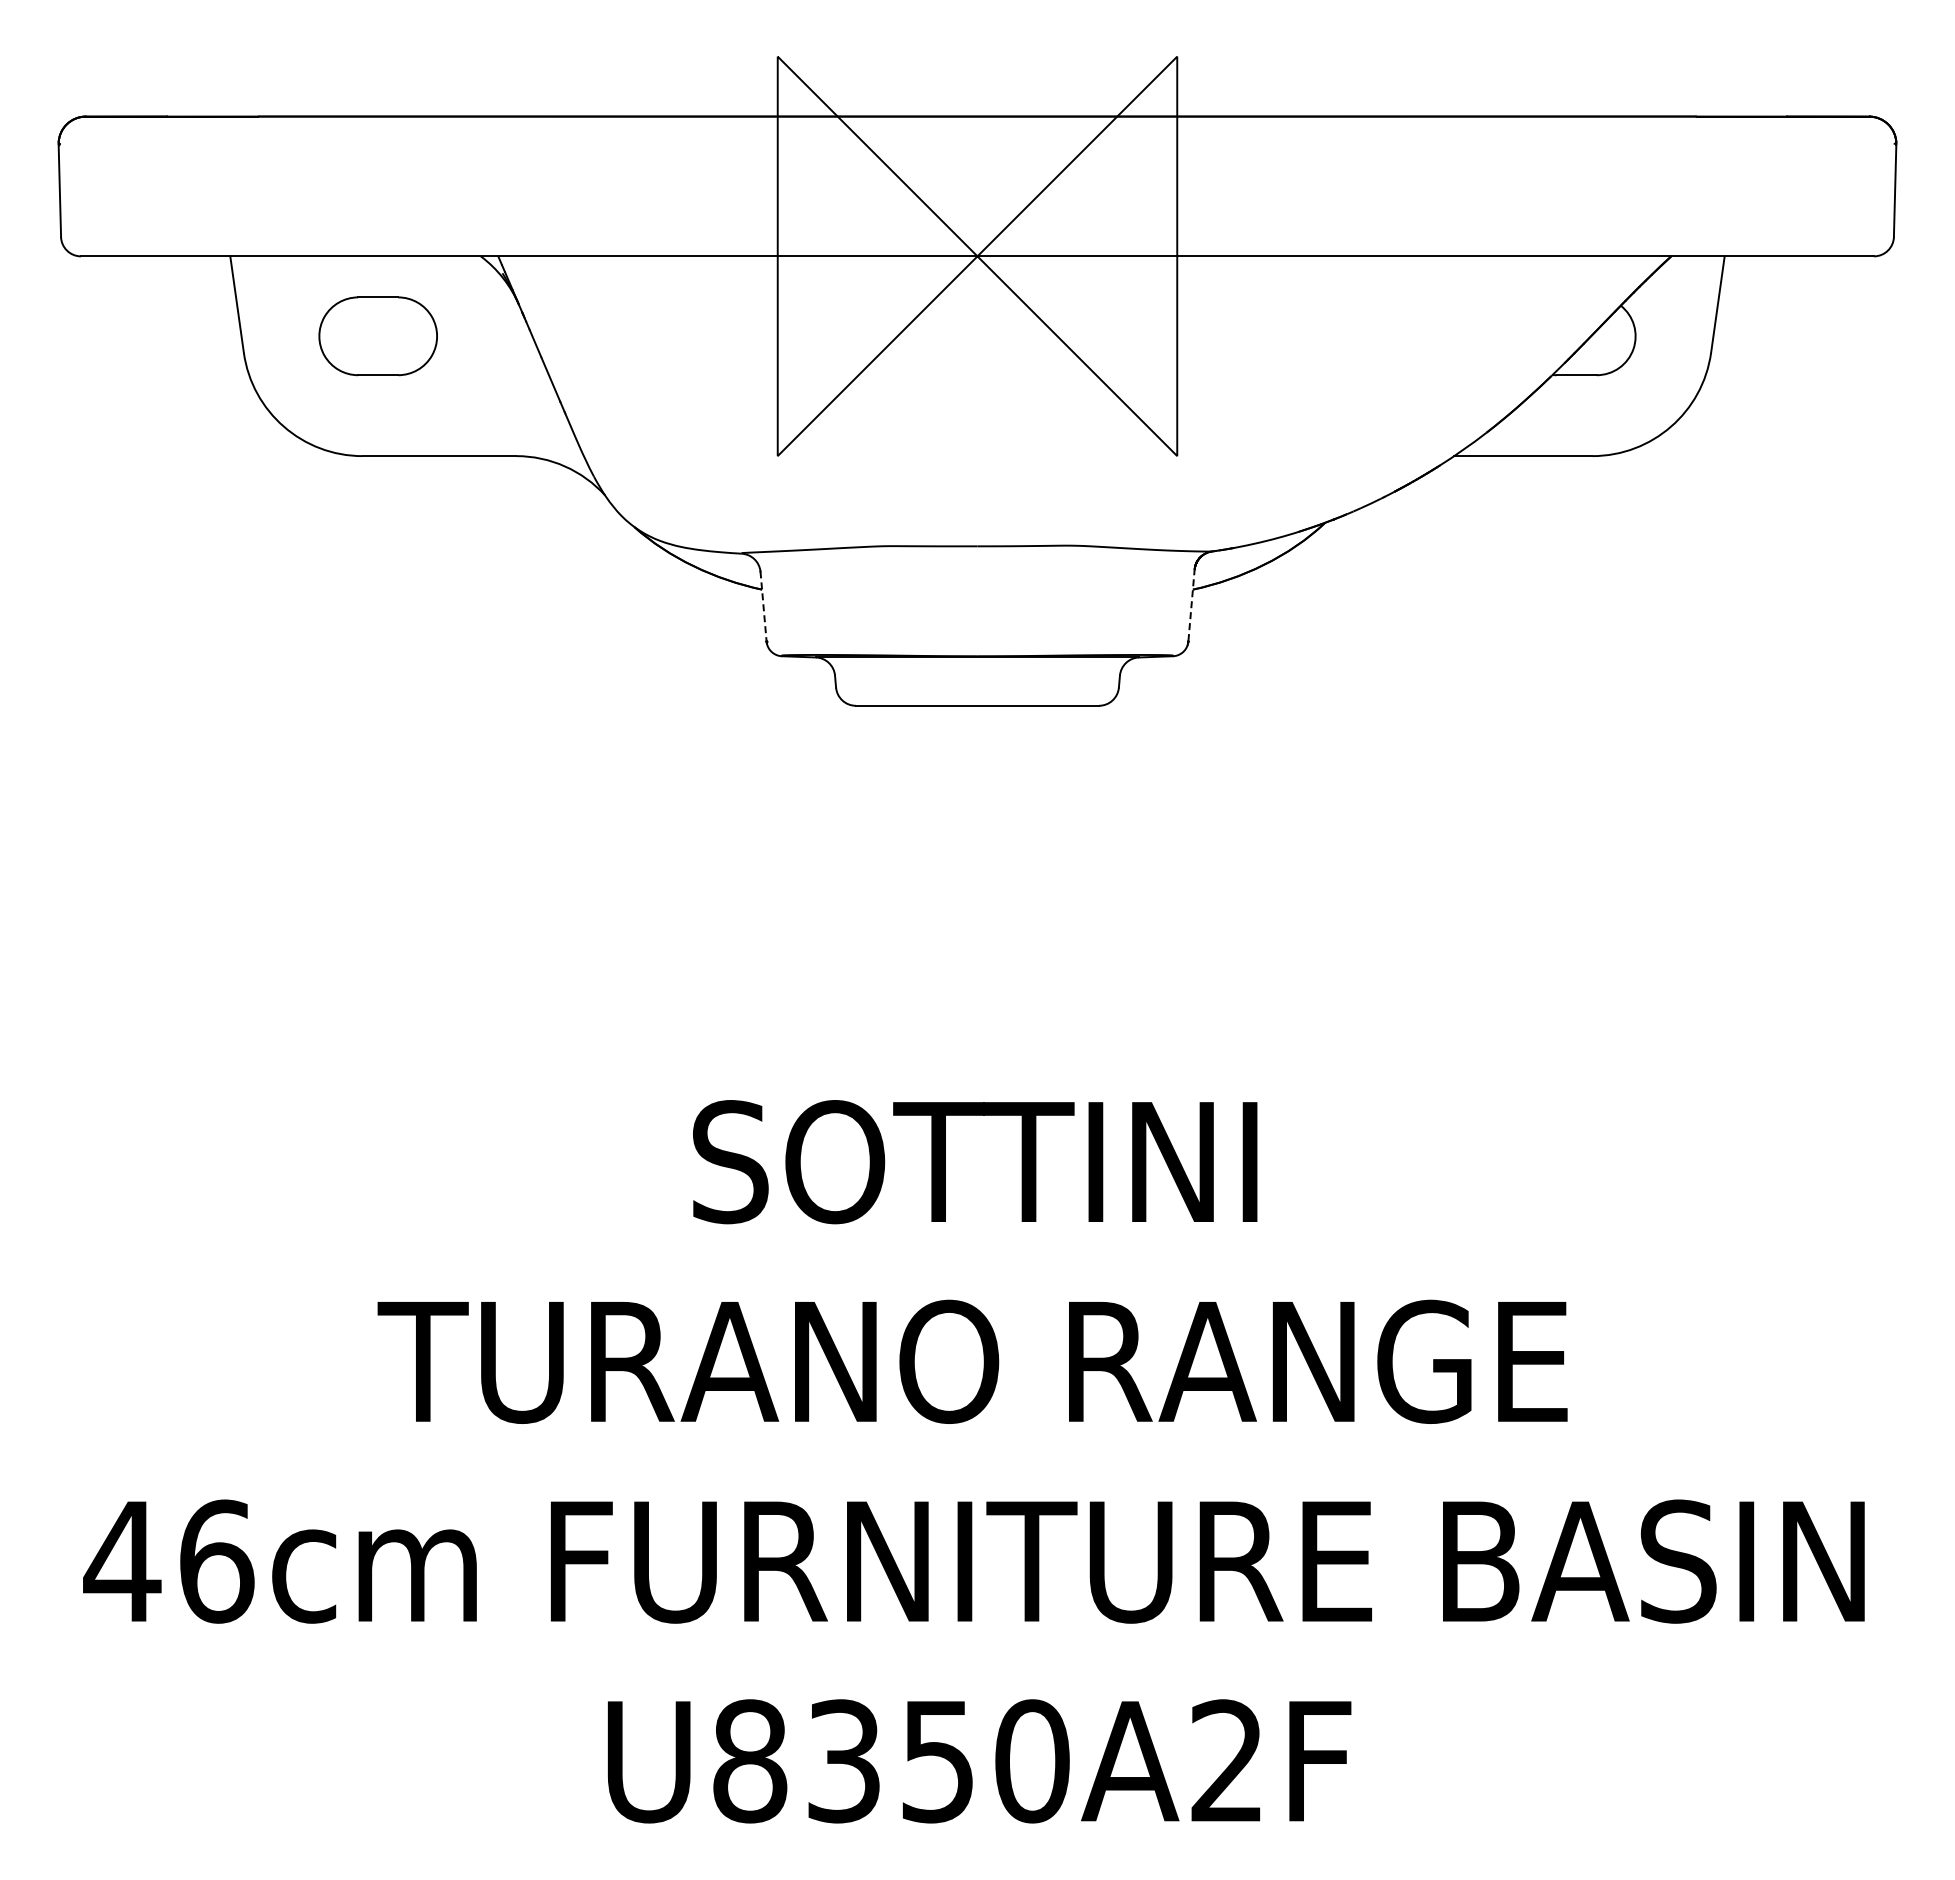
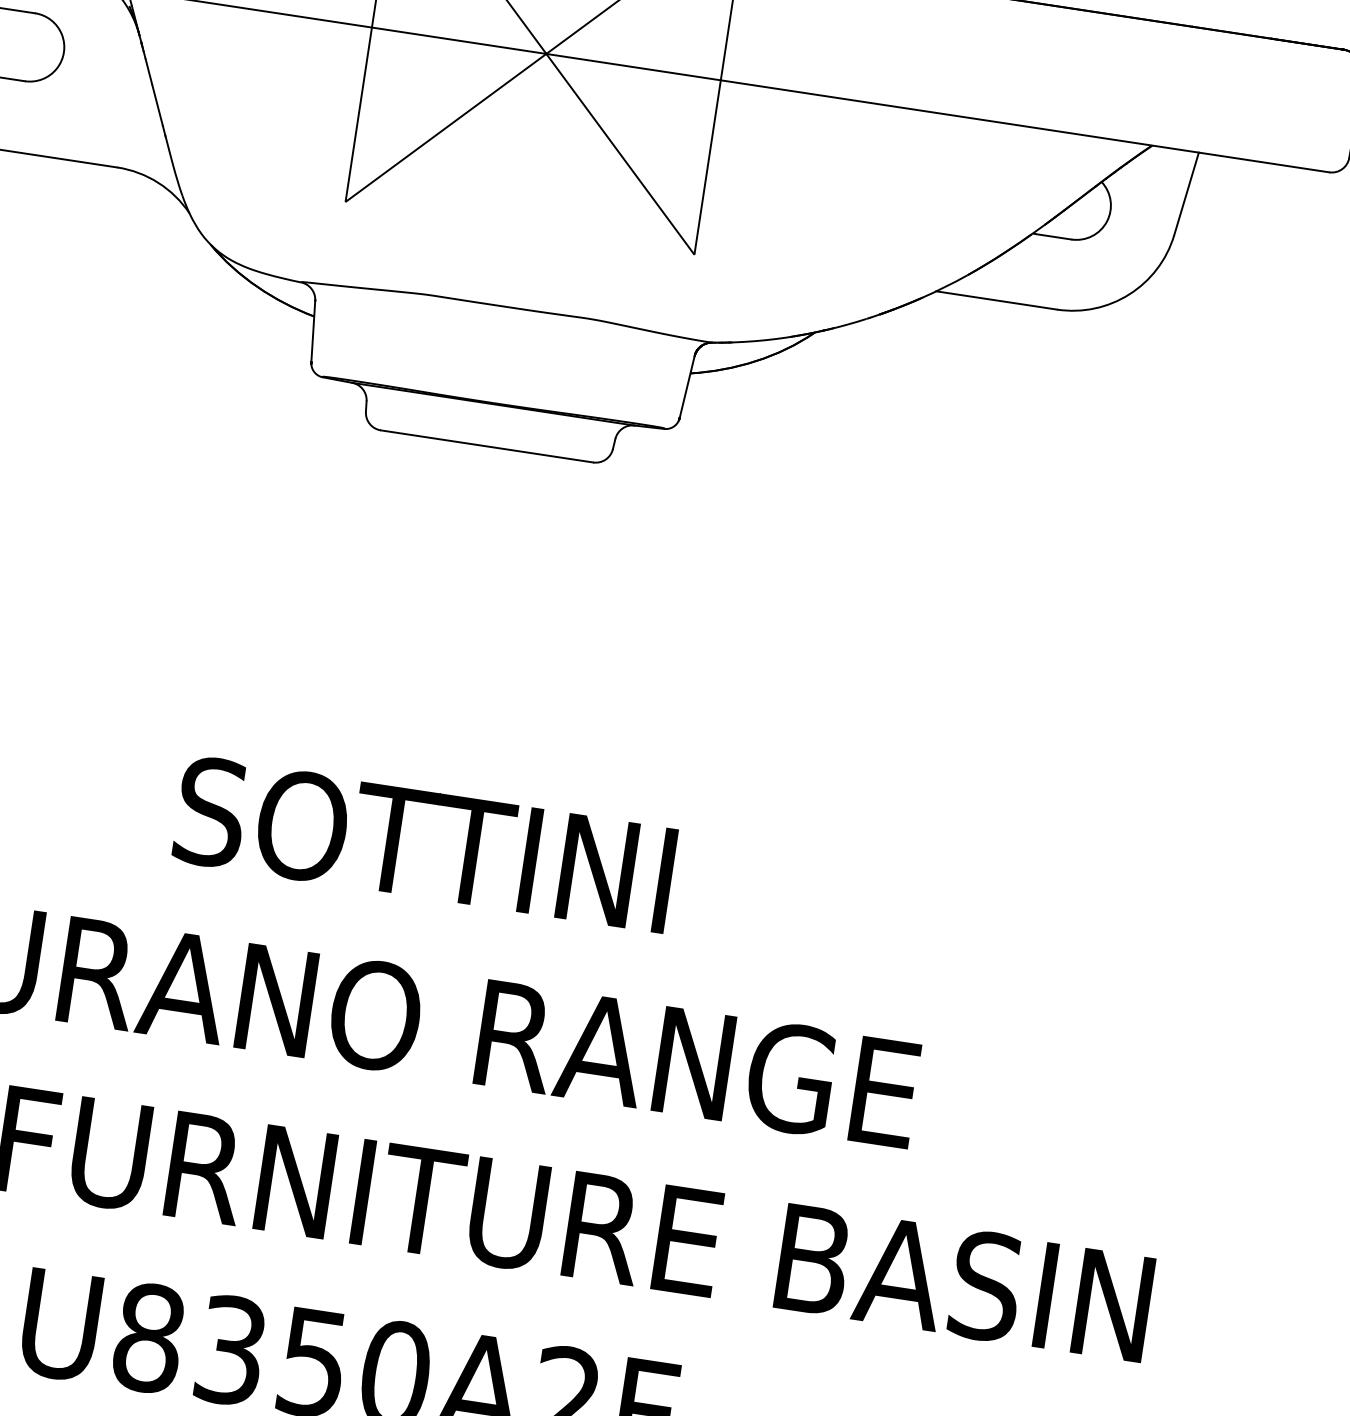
line: (1191, 605) -> (687, 387), dashed -> solid
line: (763, 606) -> (313, 331), dashed -> solid

